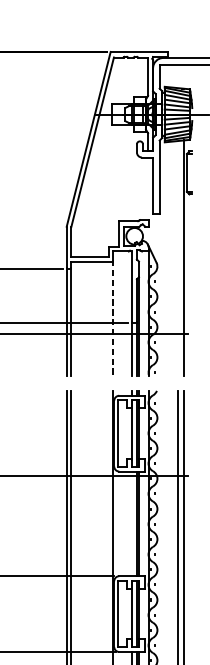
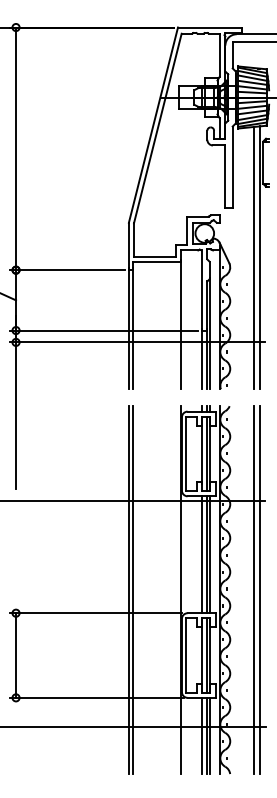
line: (178, 257) -> (253, 257), added
line: (112, 317) -> (180, 324), dashed -> solid
line: (131, 523) -> (201, 554), added

